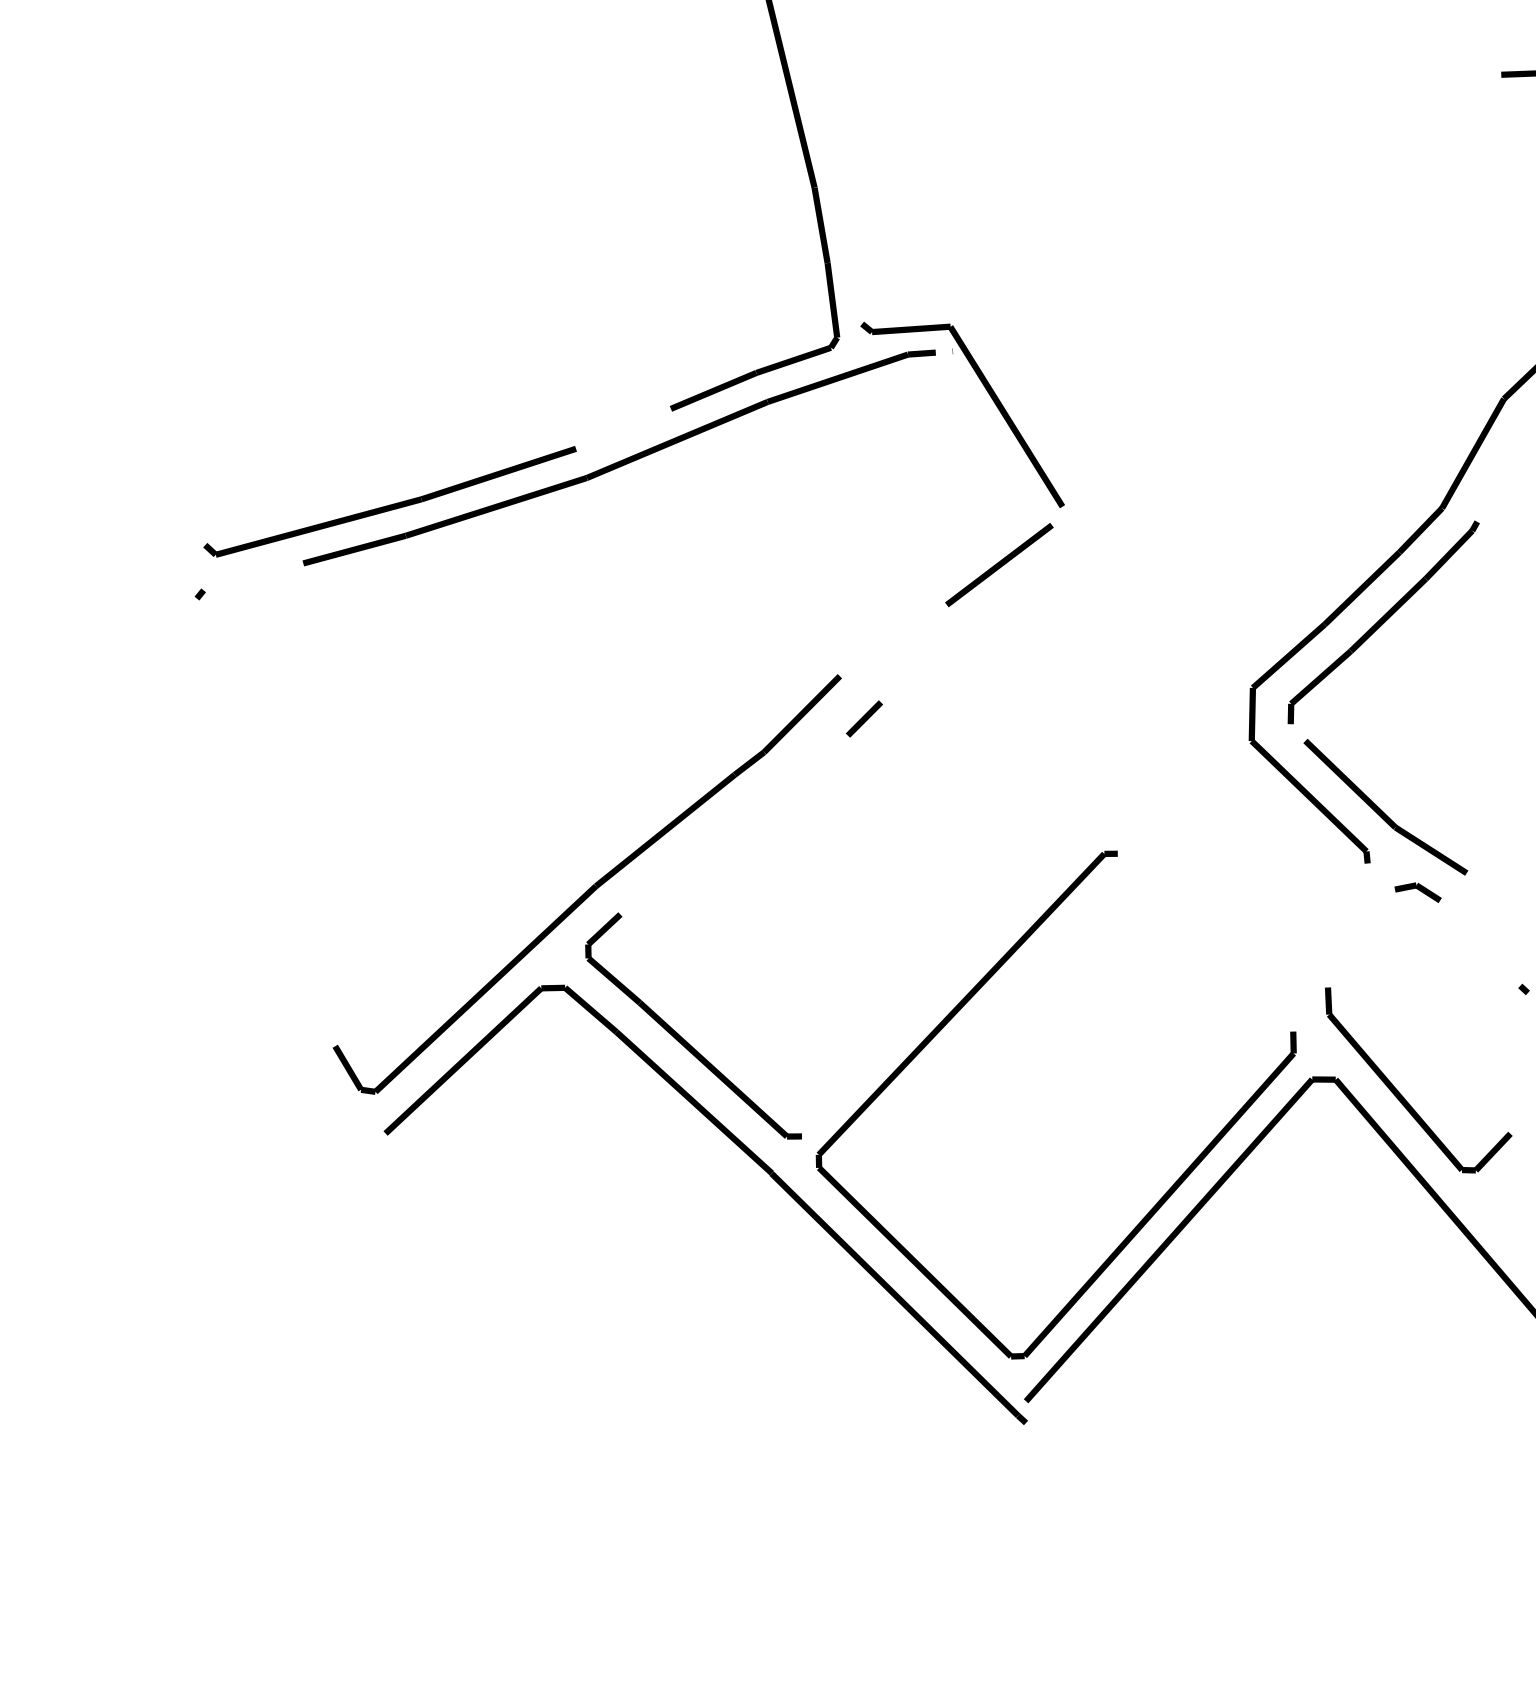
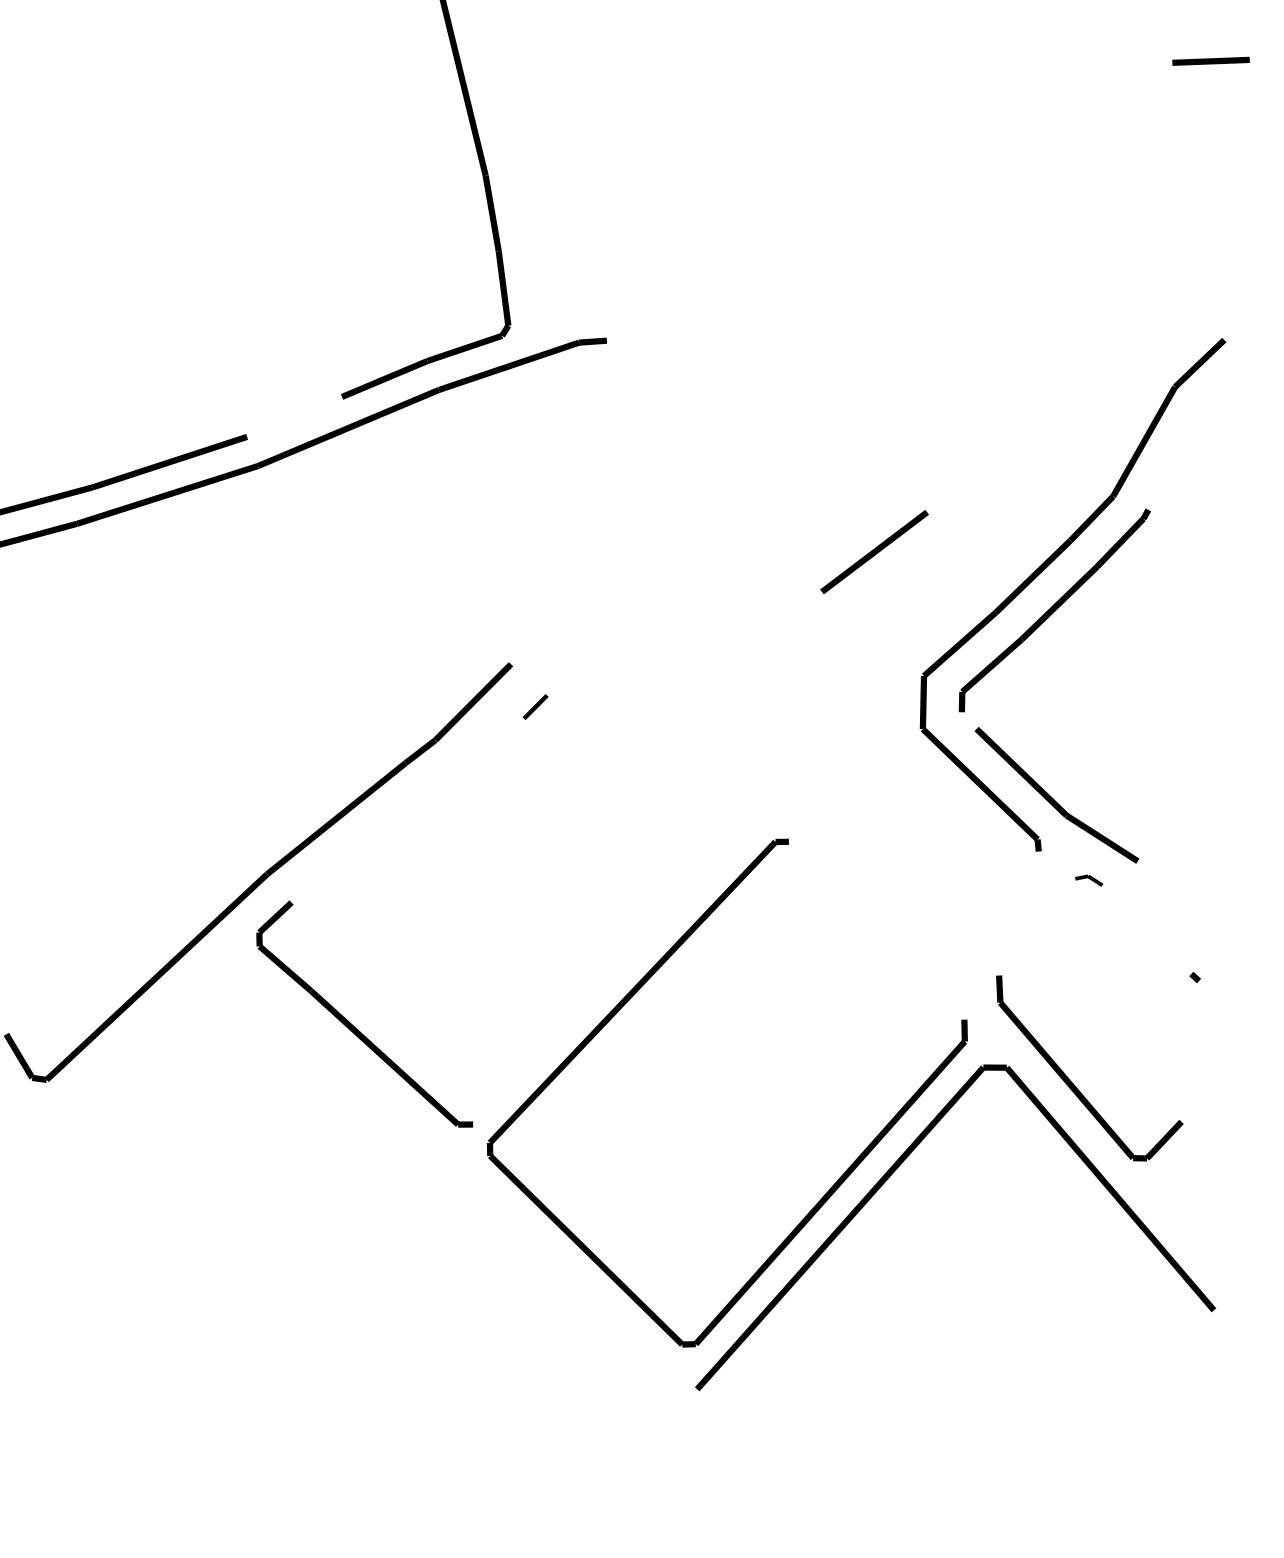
part: (990, 397) -> (661, 385), removed
part: (999, 565) -> (874, 552), moved
part: (864, 718) -> (535, 706), size x0.7
part: (1417, 892) -> (1088, 880), size x0.6
part: (749, 1157) -> (420, 1145), removed

